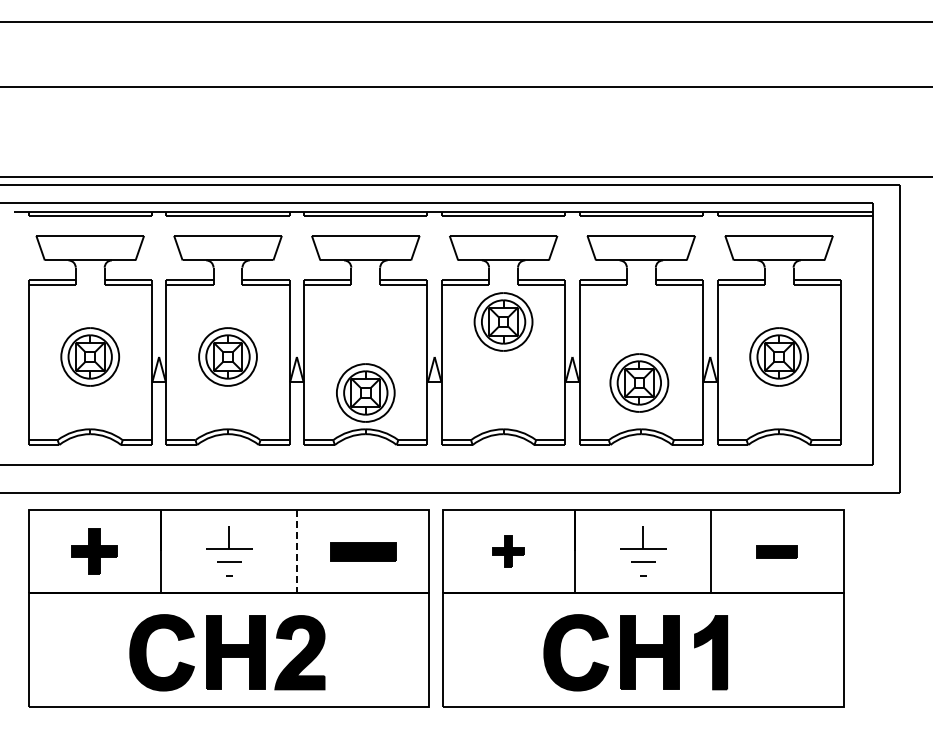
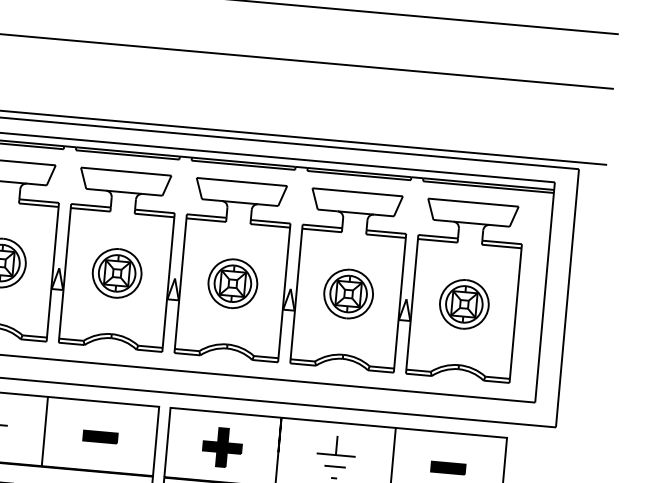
part: (503, 321) -> (232, 283), moved
part: (639, 382) -> (348, 293), moved
part: (365, 392) -> (116, 272), moved
line: (297, 551) -> (45, 431), dashed -> solid
part: (362, 551) -> (99, 436), size x0.62
part: (508, 551) -> (222, 447), size x1.43

